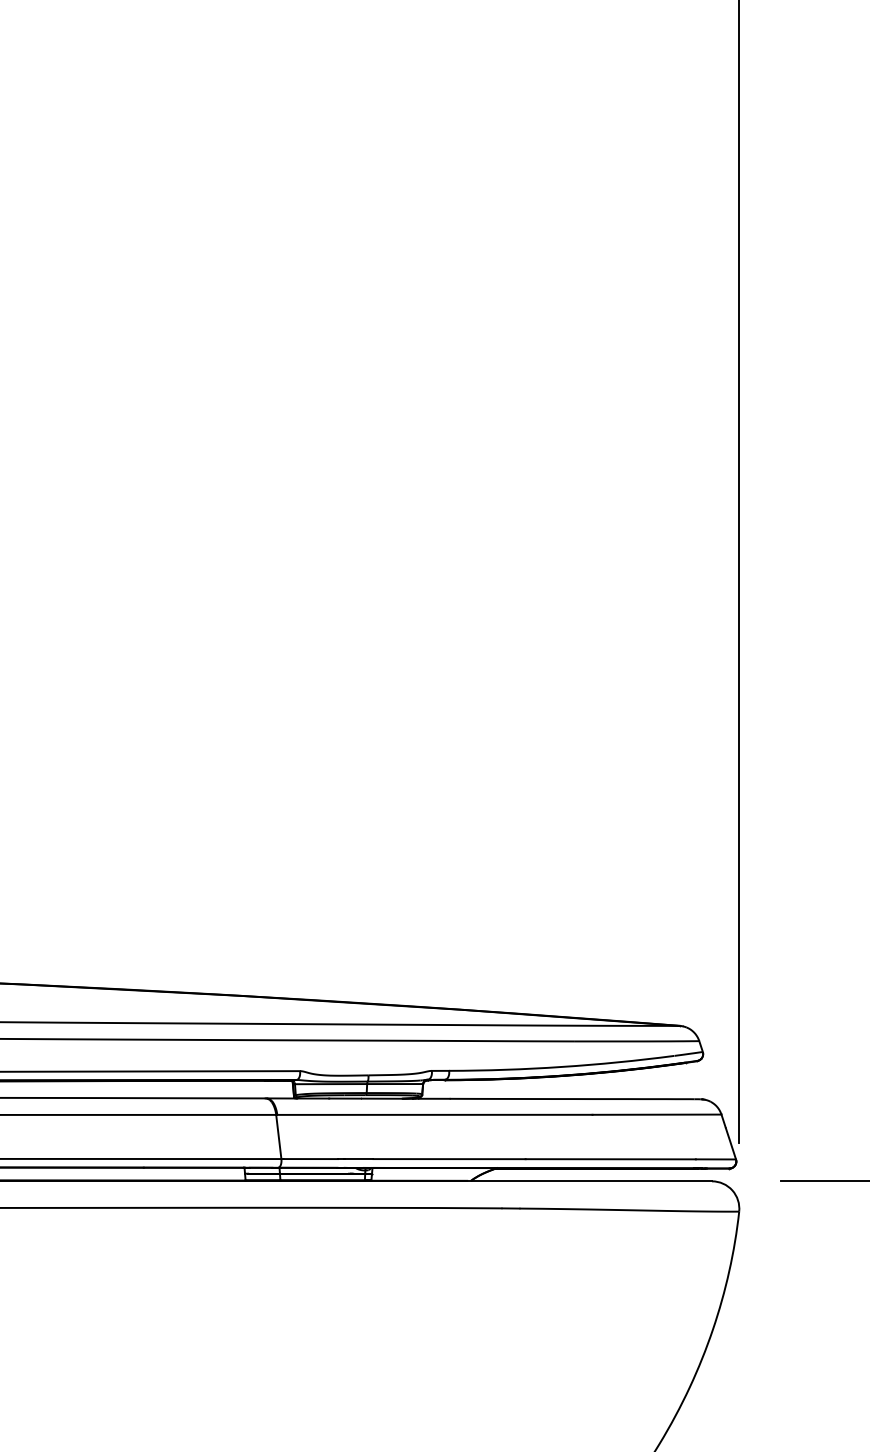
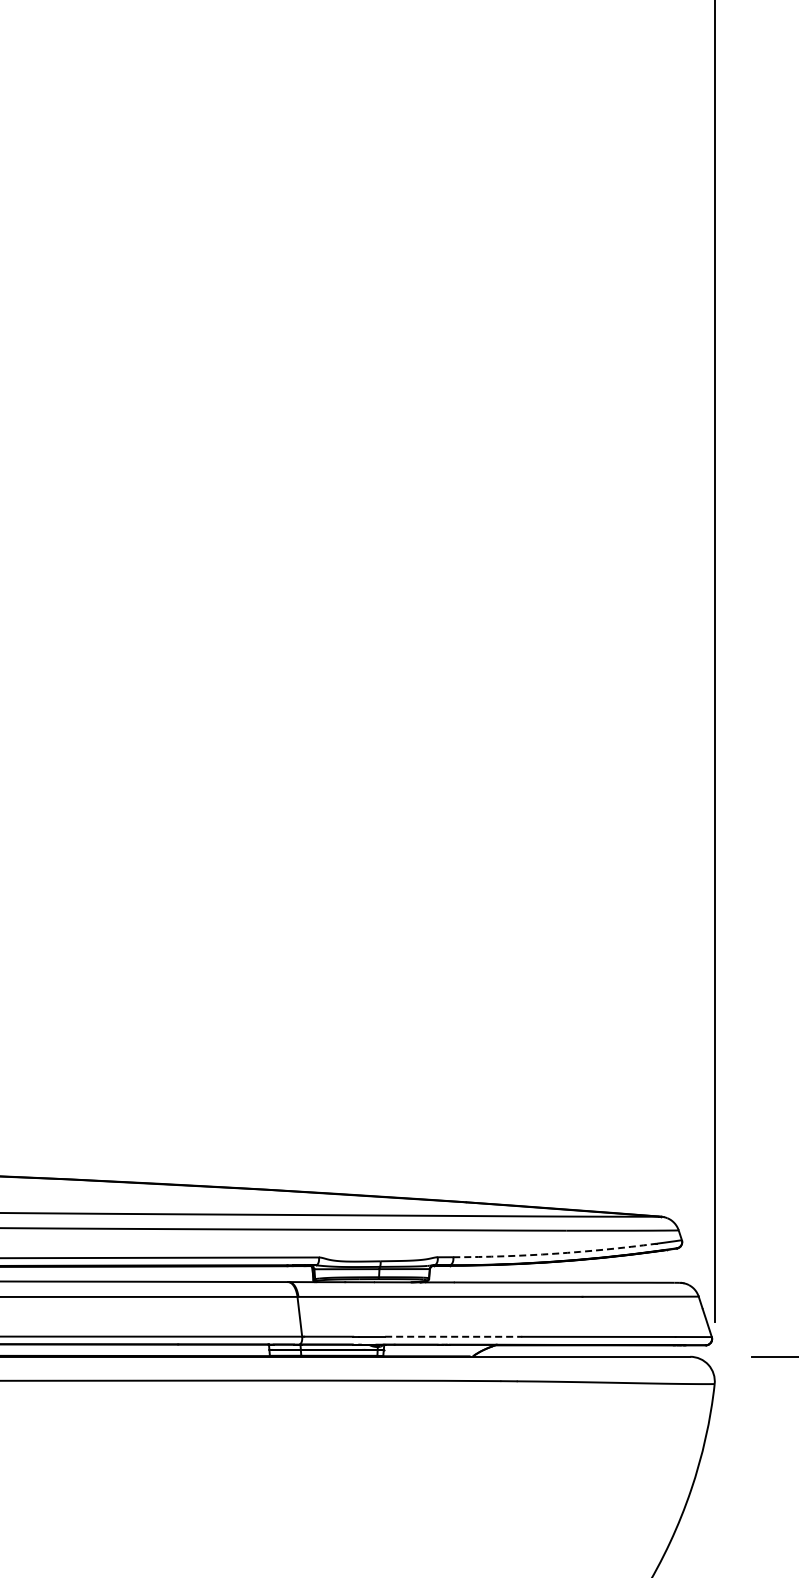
arc: (562, 1066) -> (555, 1253), solid -> dashed
line: (449, 1158) -> (453, 1336), solid -> dashed

